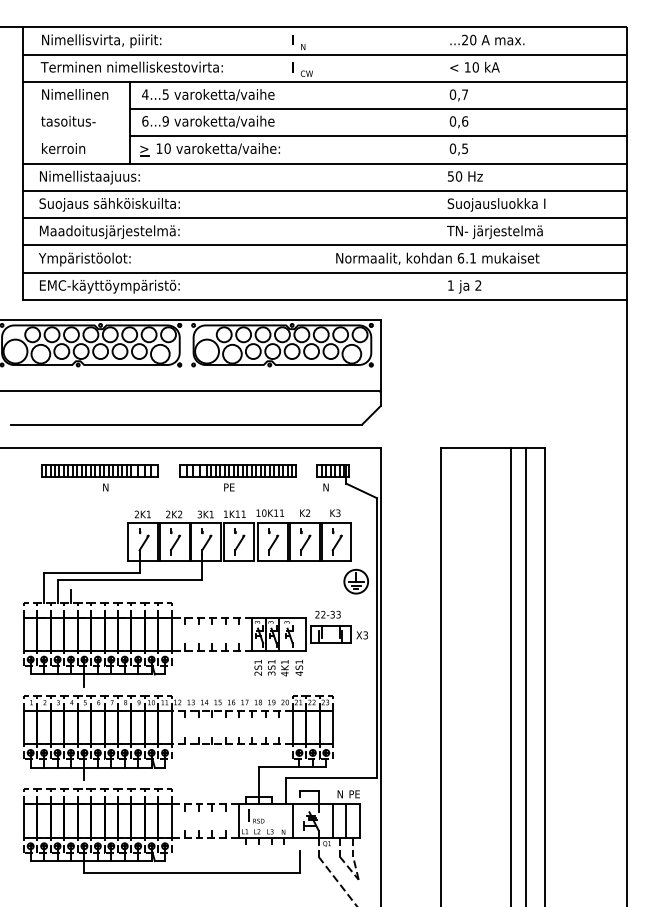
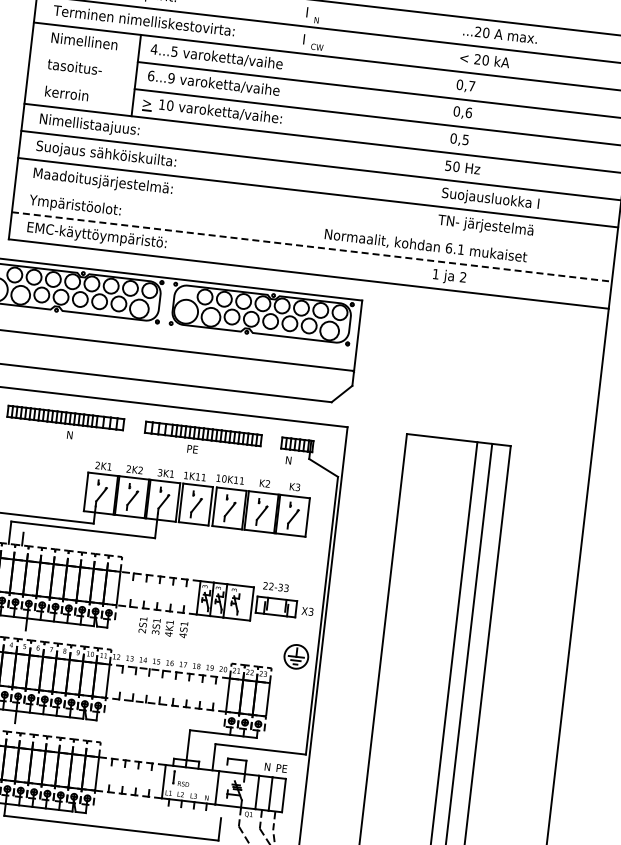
text: (467, 67) -> (477, 59), 10 -> 20
line: (324, 245) -> (314, 219), removed
line: (324, 272) -> (311, 246), solid -> dashed
part: (355, 581) -> (295, 656), moved
text: (278, 667) -> (163, 627), moved

